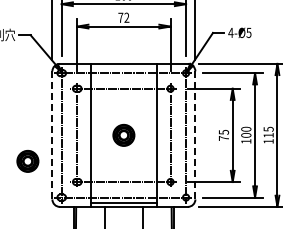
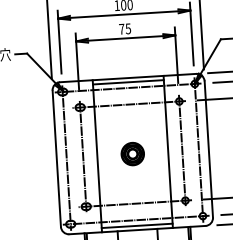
text: (126, 17) -> (127, 28), 72 -> 75
line: (123, 67) -> (127, 81), added
line: (52, 134) -> (56, 157), dashed -> solid
line: (195, 135) -> (208, 149), dashed -> solid
part: (27, 160) -> (31, 187), removed

